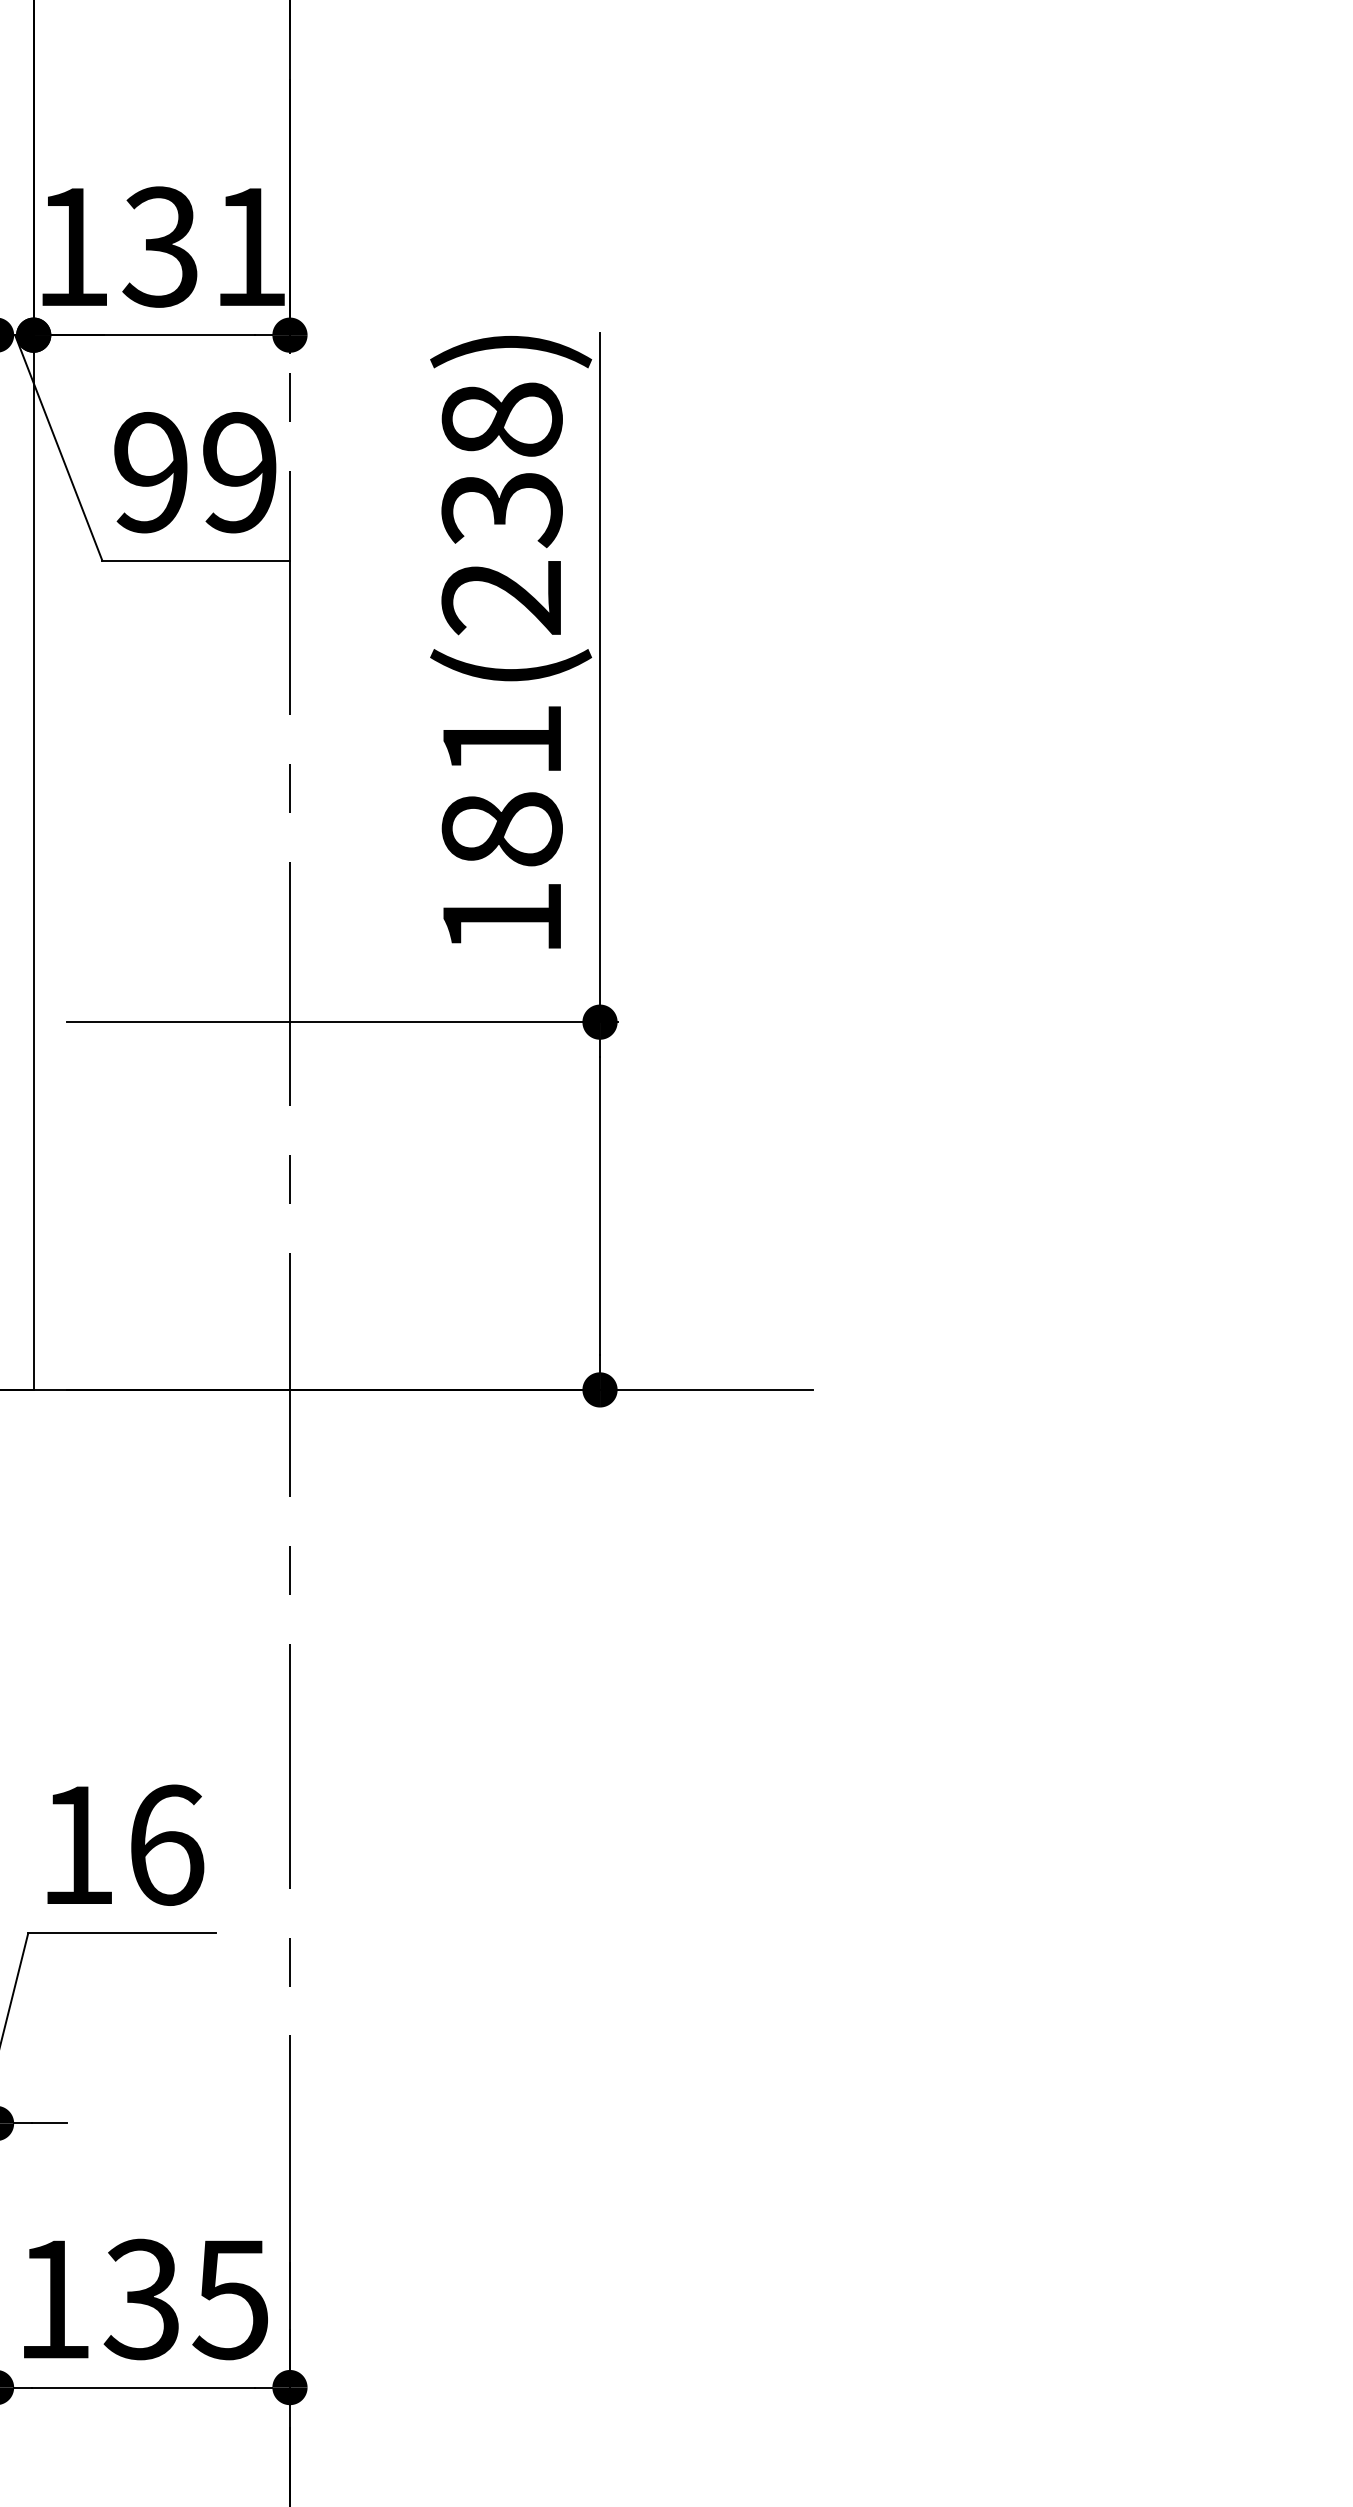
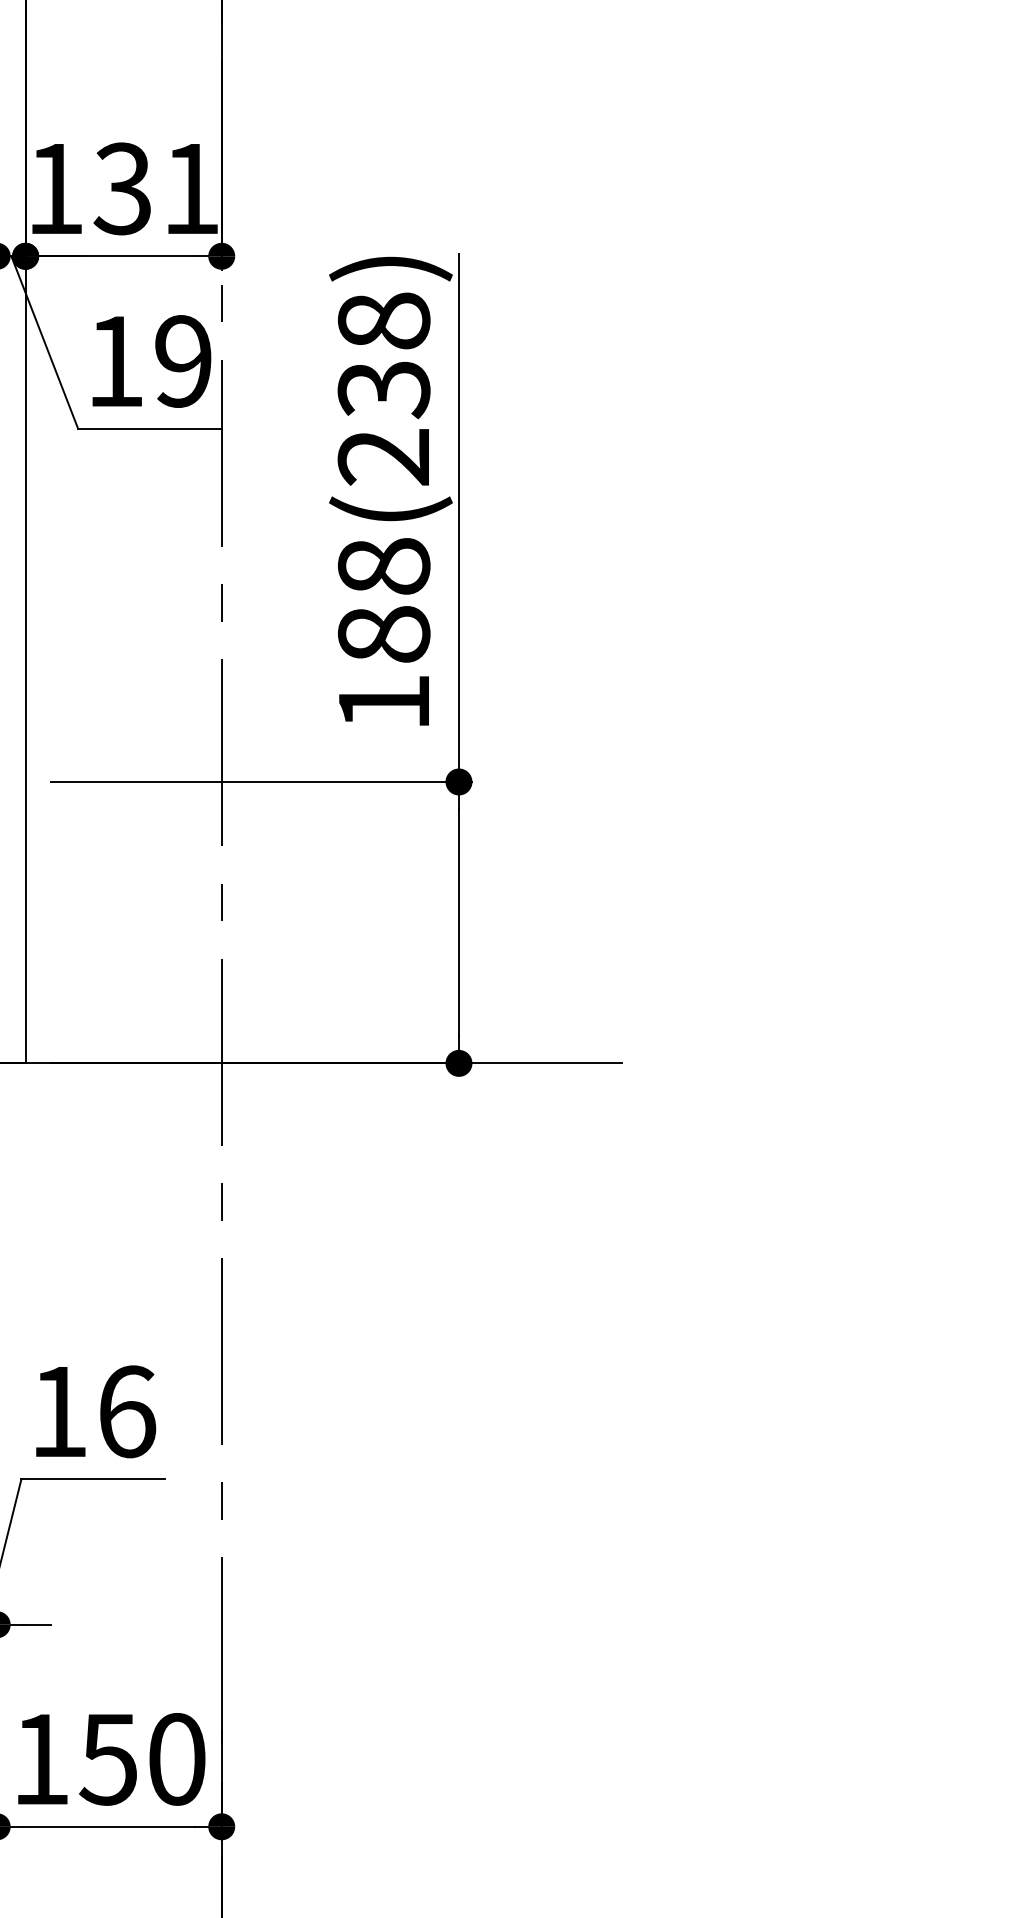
text: (150, 472) -> (115, 361), 99 -> 19
text: (501, 740) -> (383, 566), 181(238) -> 188(238)
text: (185, 2299) -> (141, 1759), 135 -> 150

